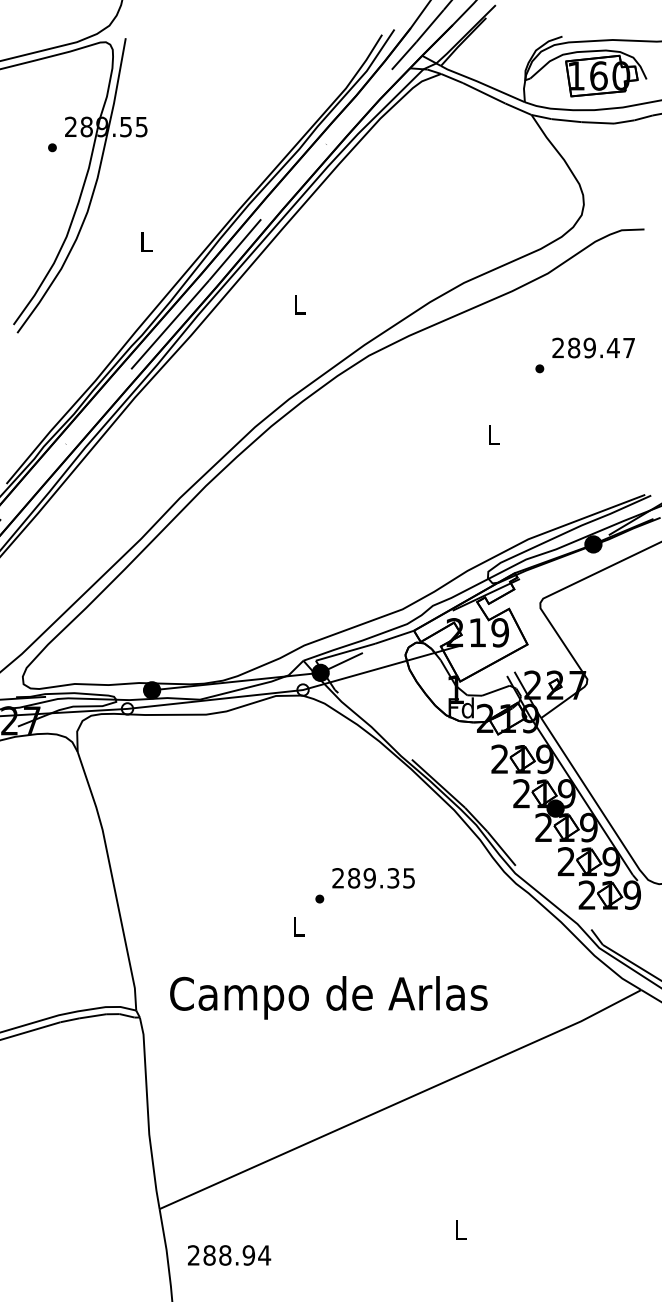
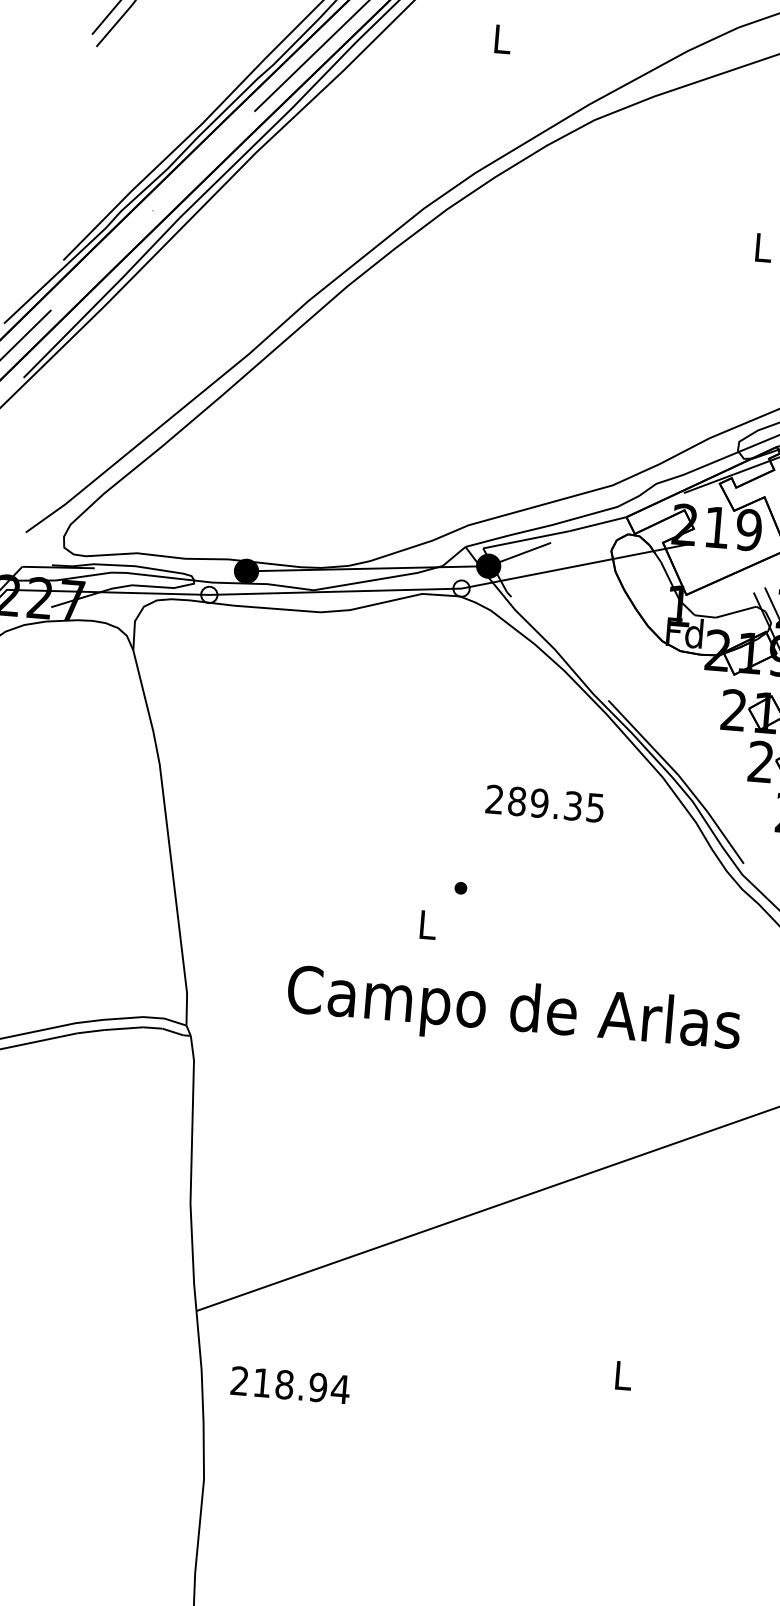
text: (373, 878) -> (544, 804), moved
text: (328, 997) -> (513, 1012), moved
text: (209, 1255) -> (262, 1382), 288.94 -> 218.94

